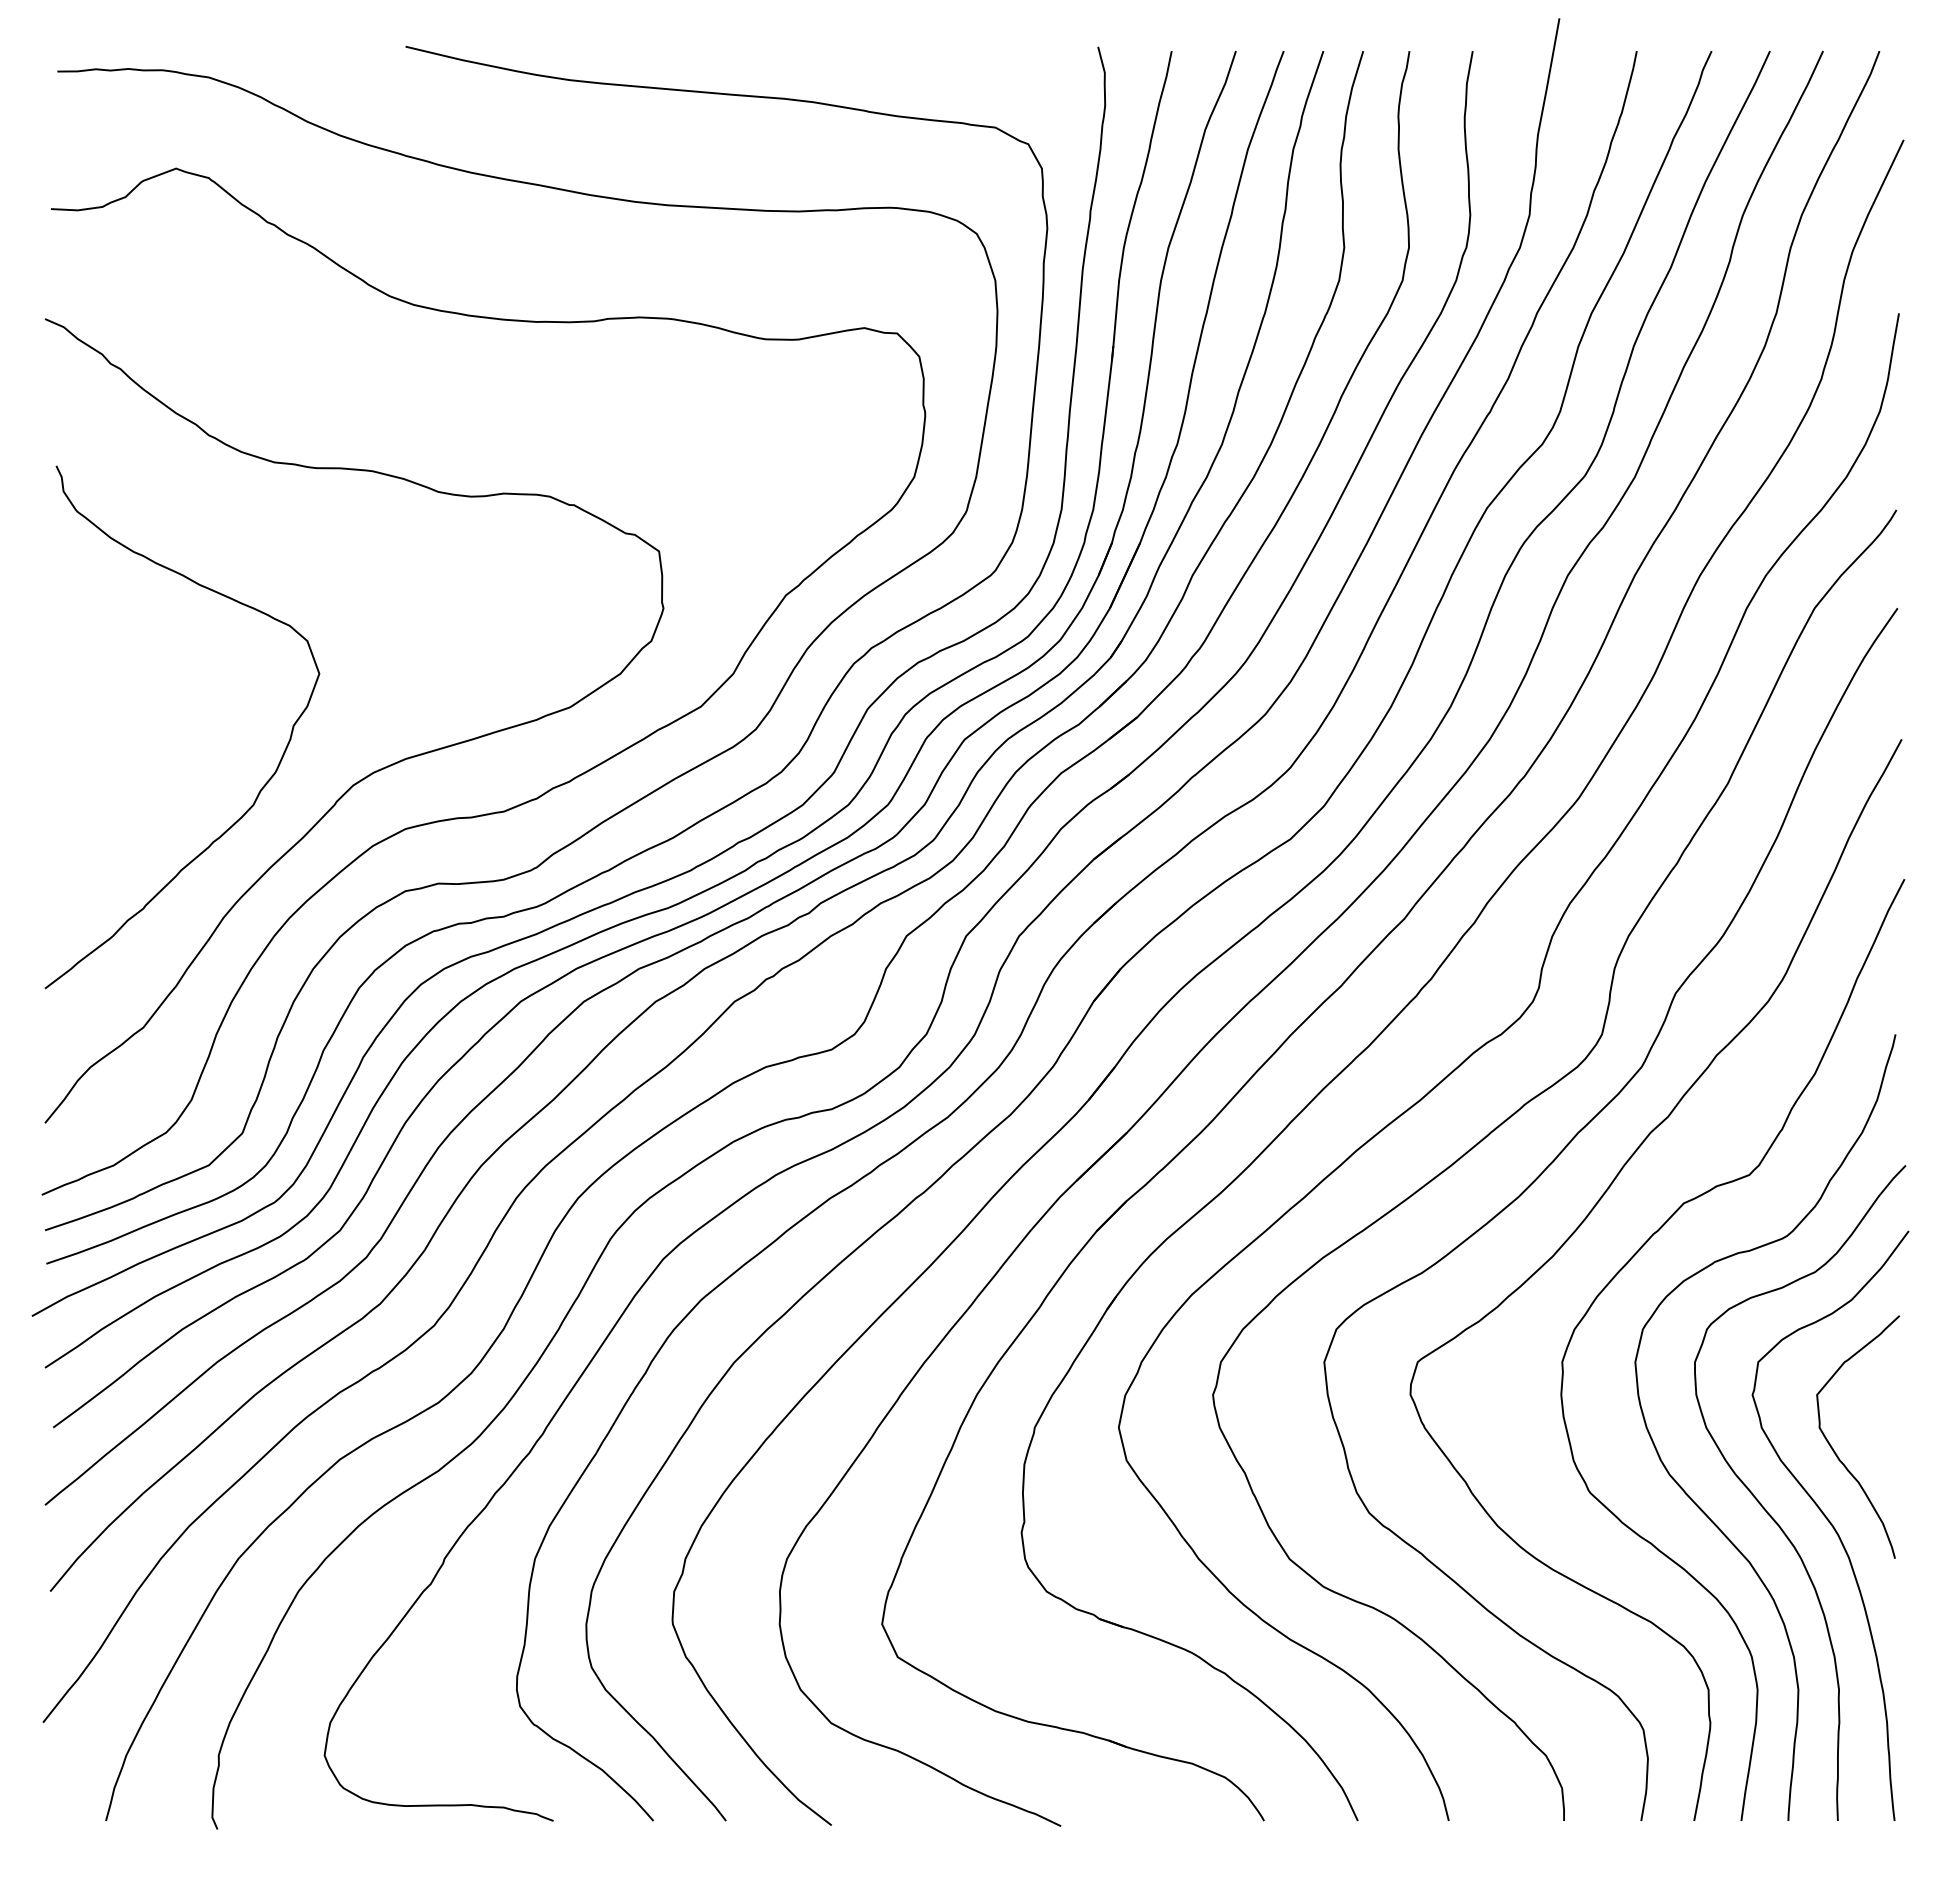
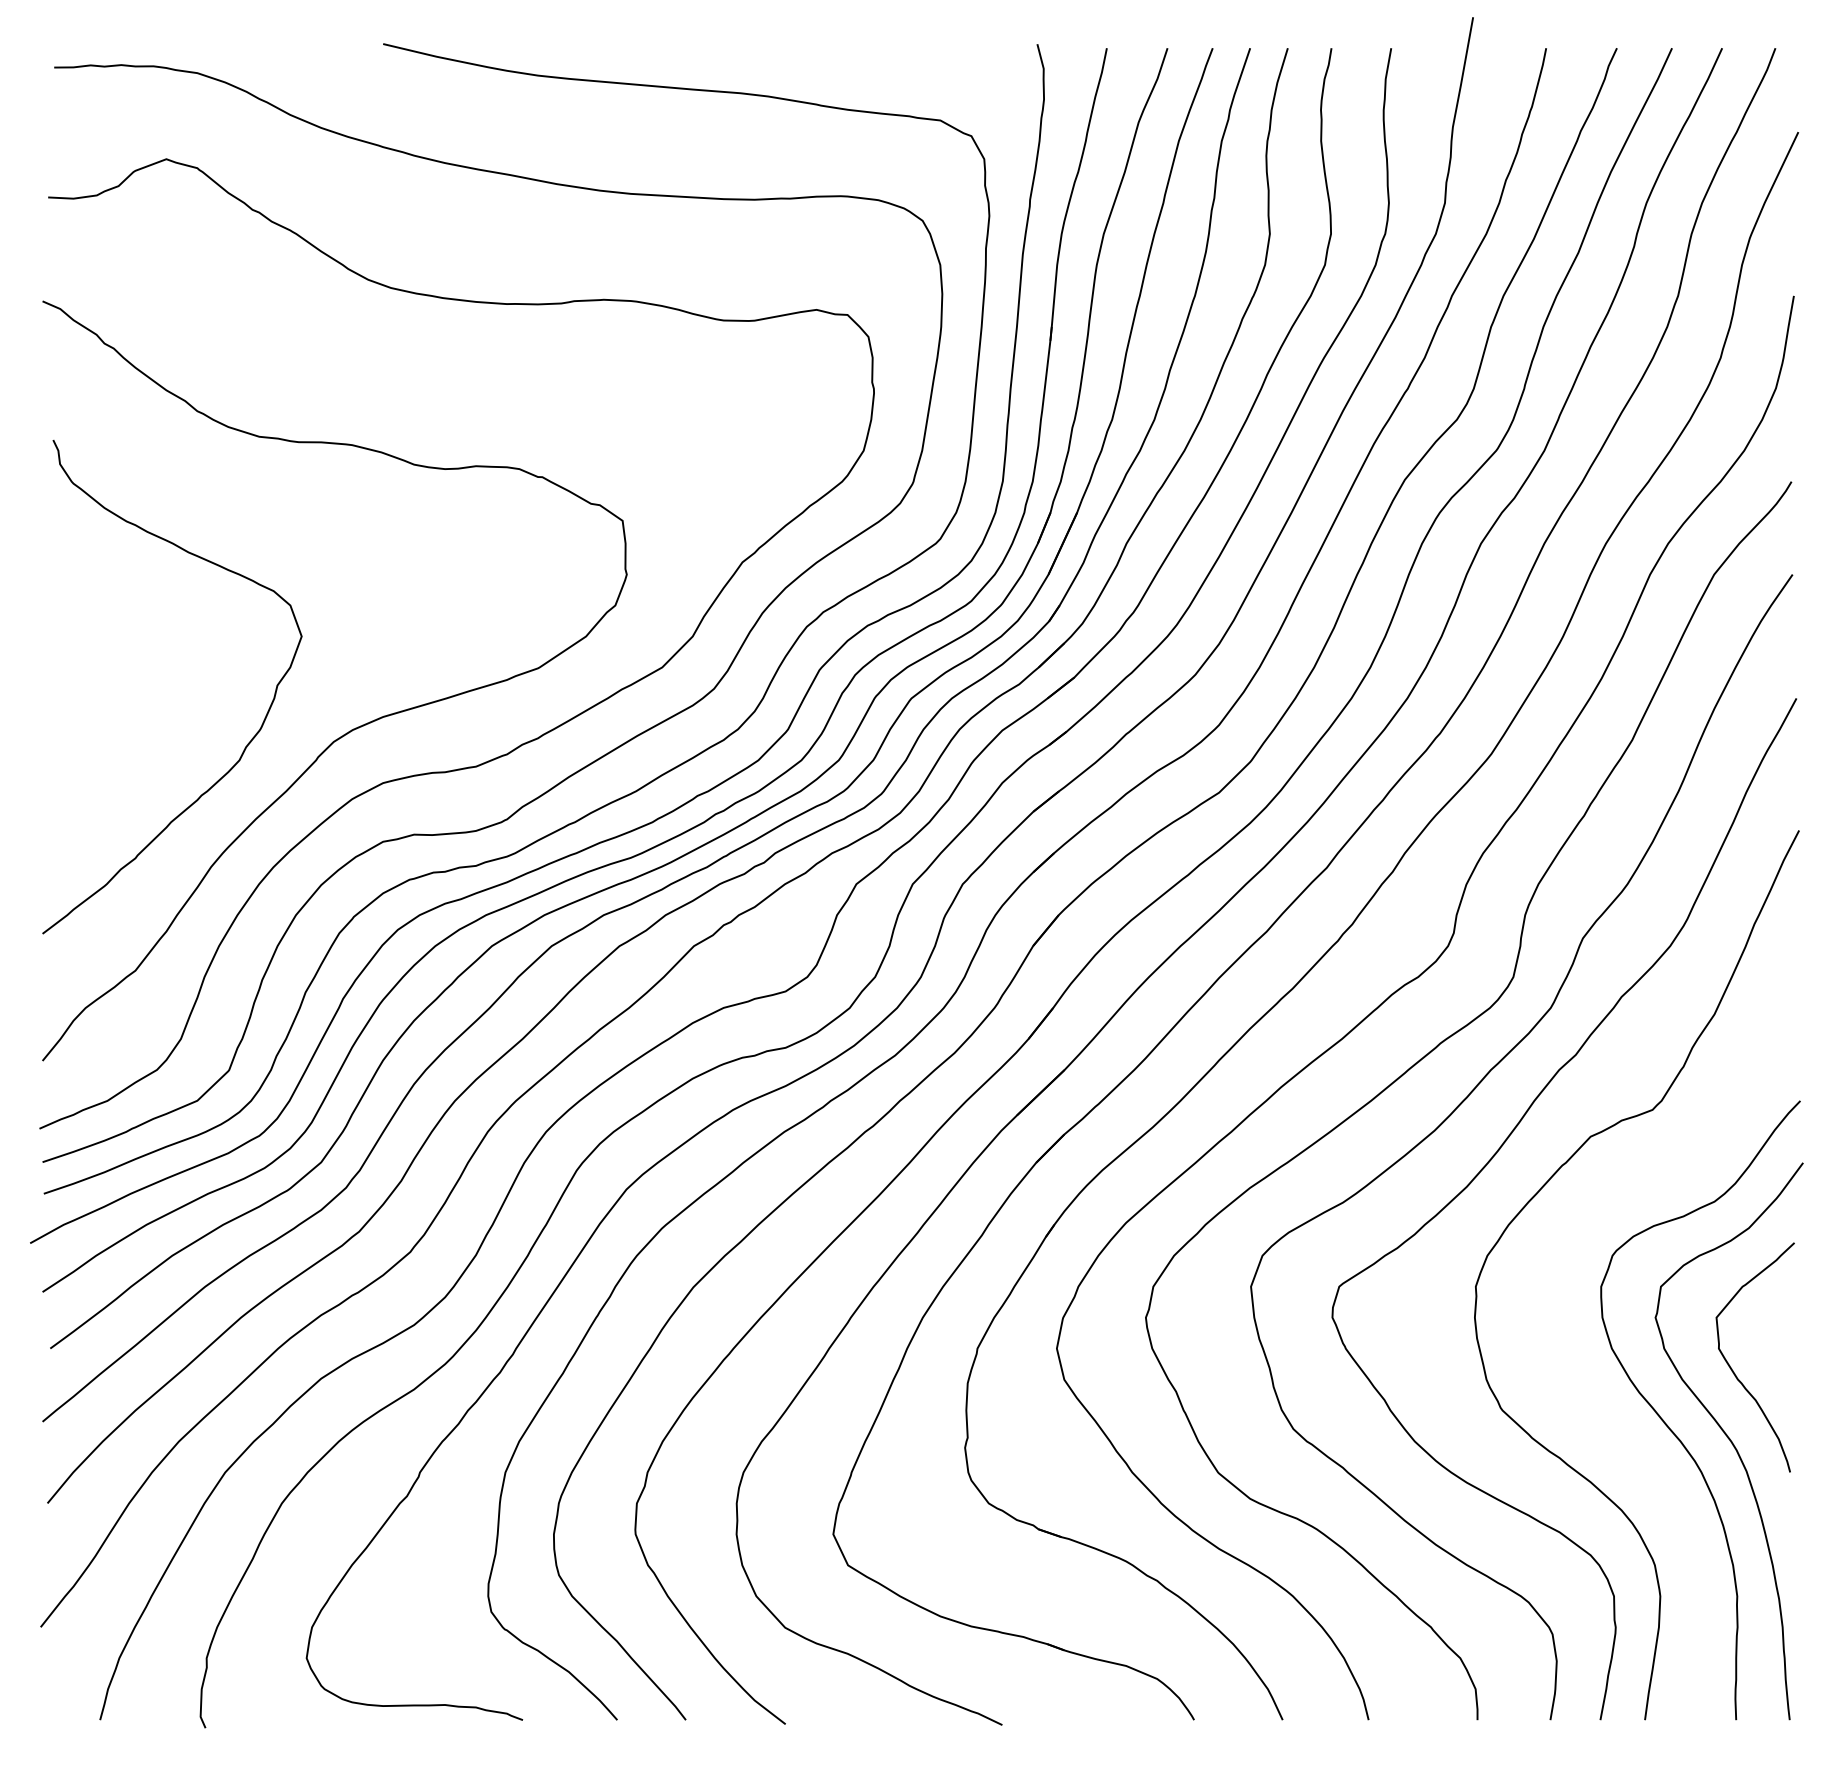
curve: (1685, 1491) -> (1592, 1408), removed

